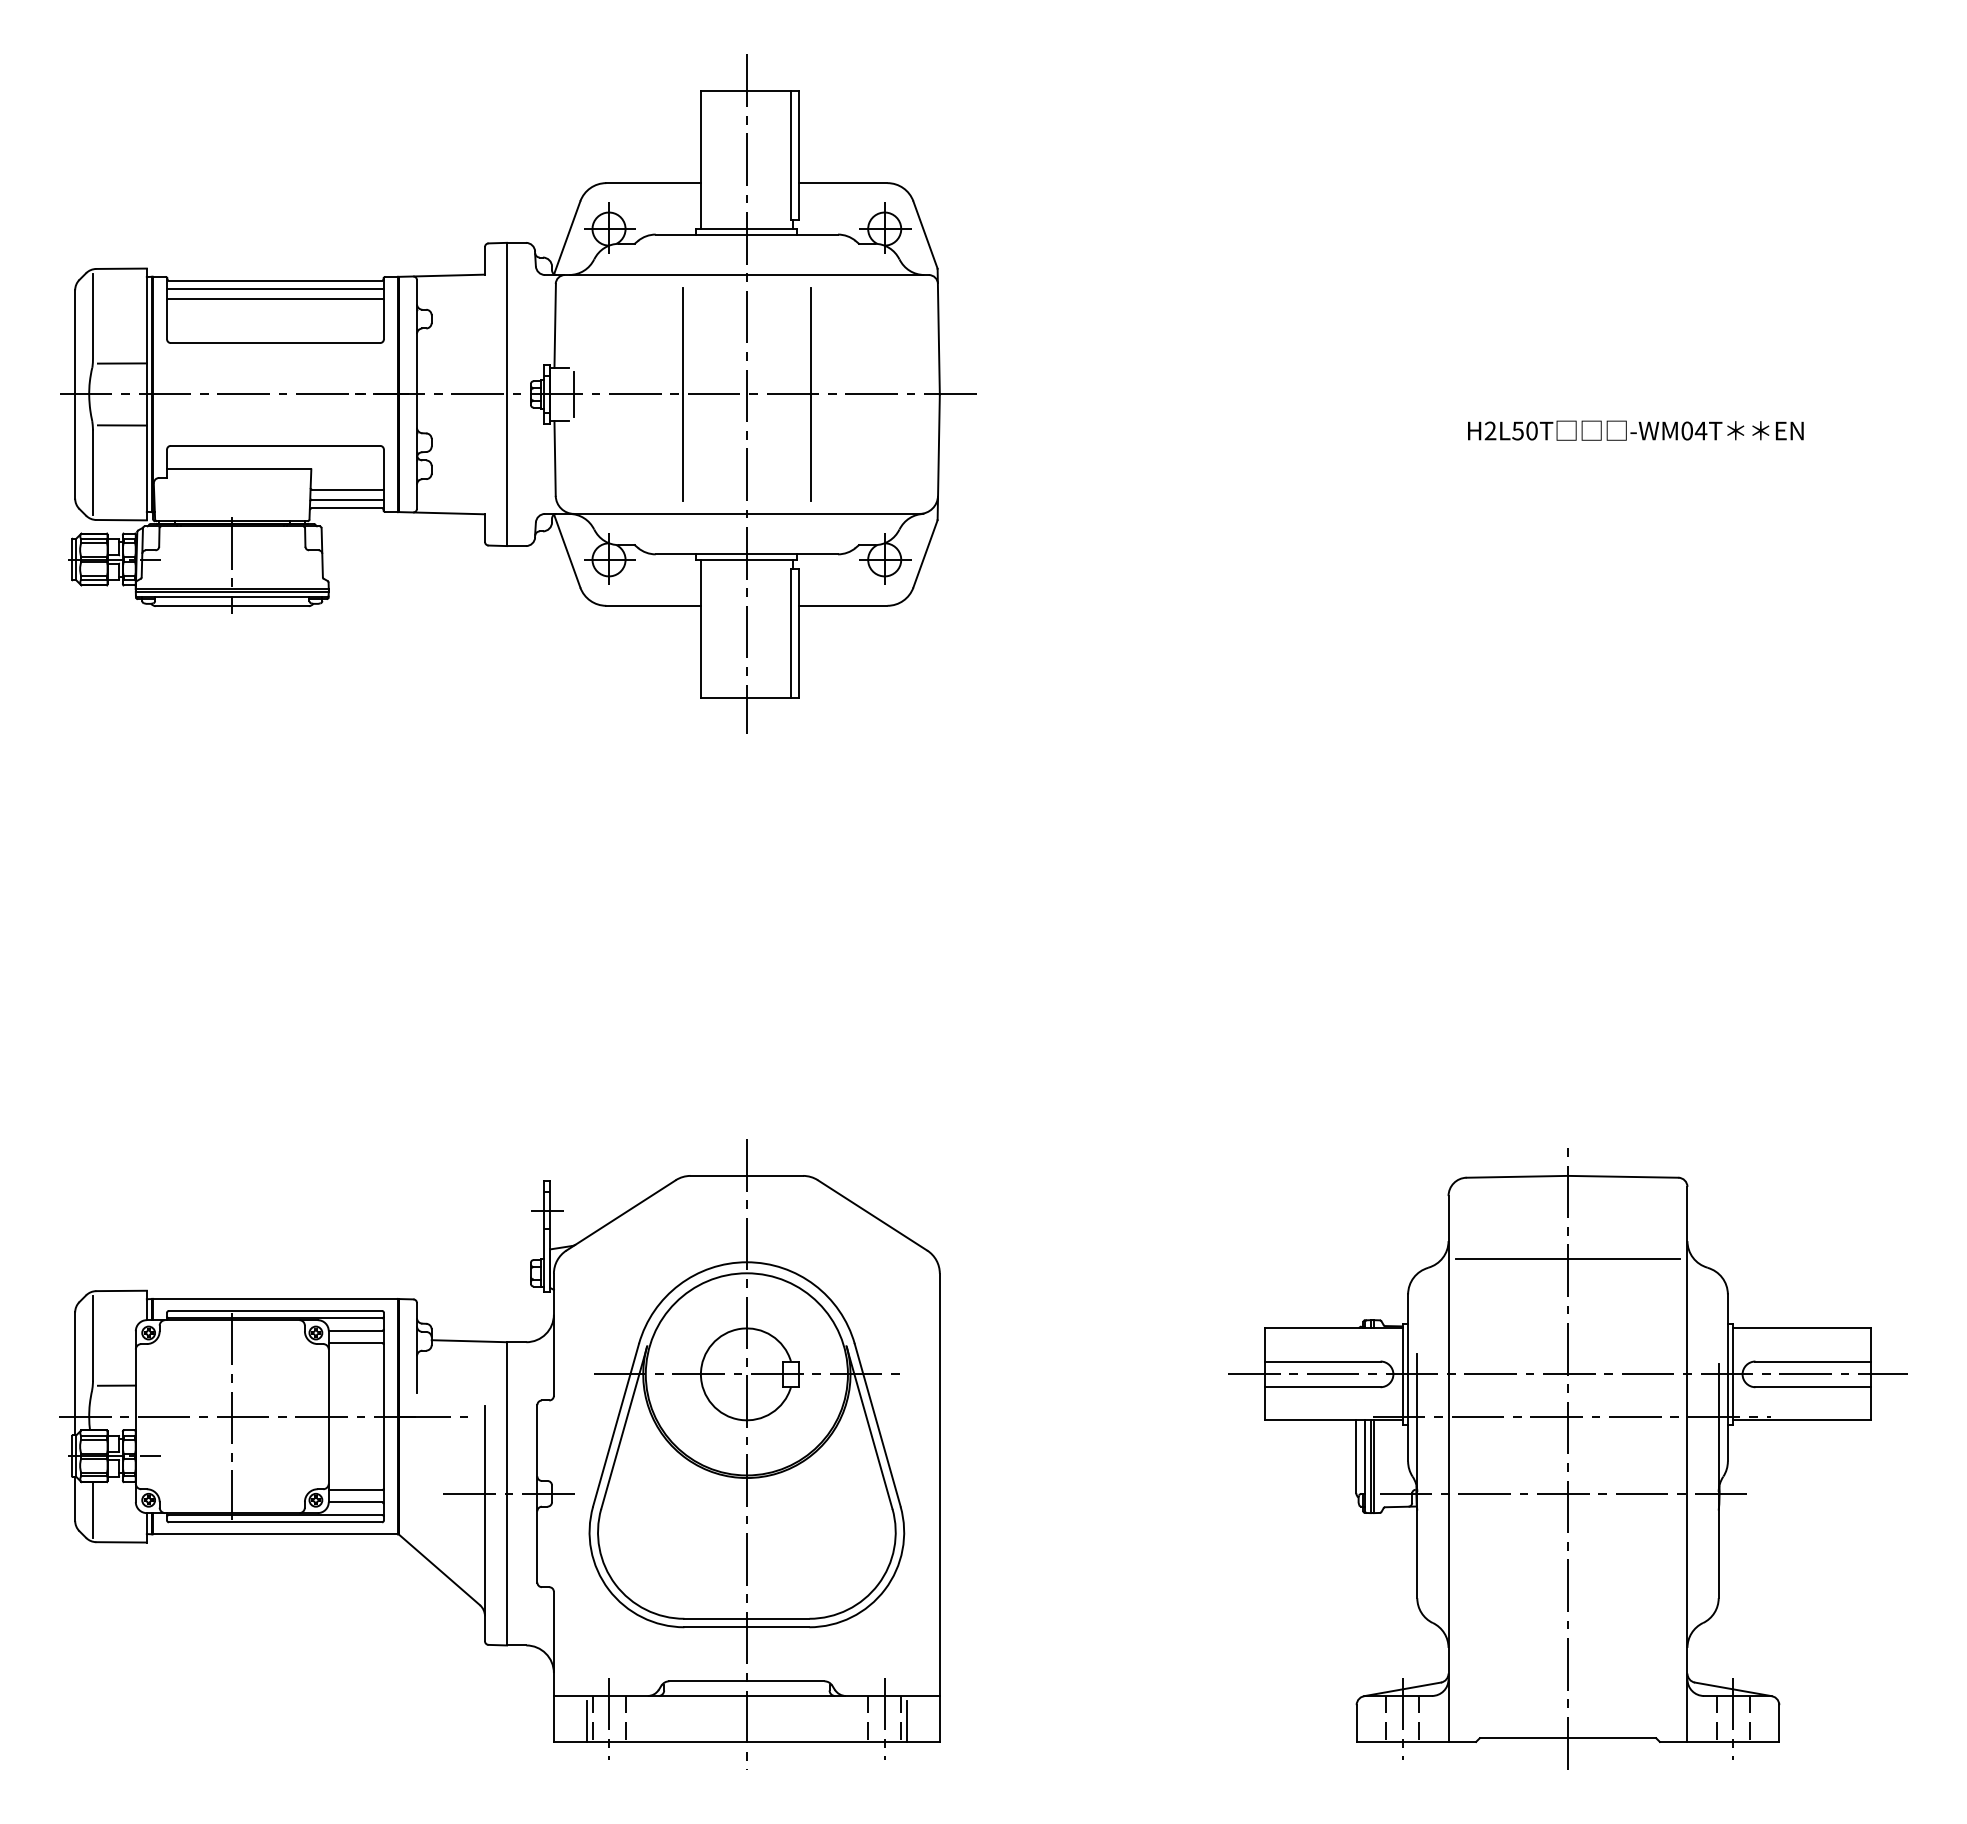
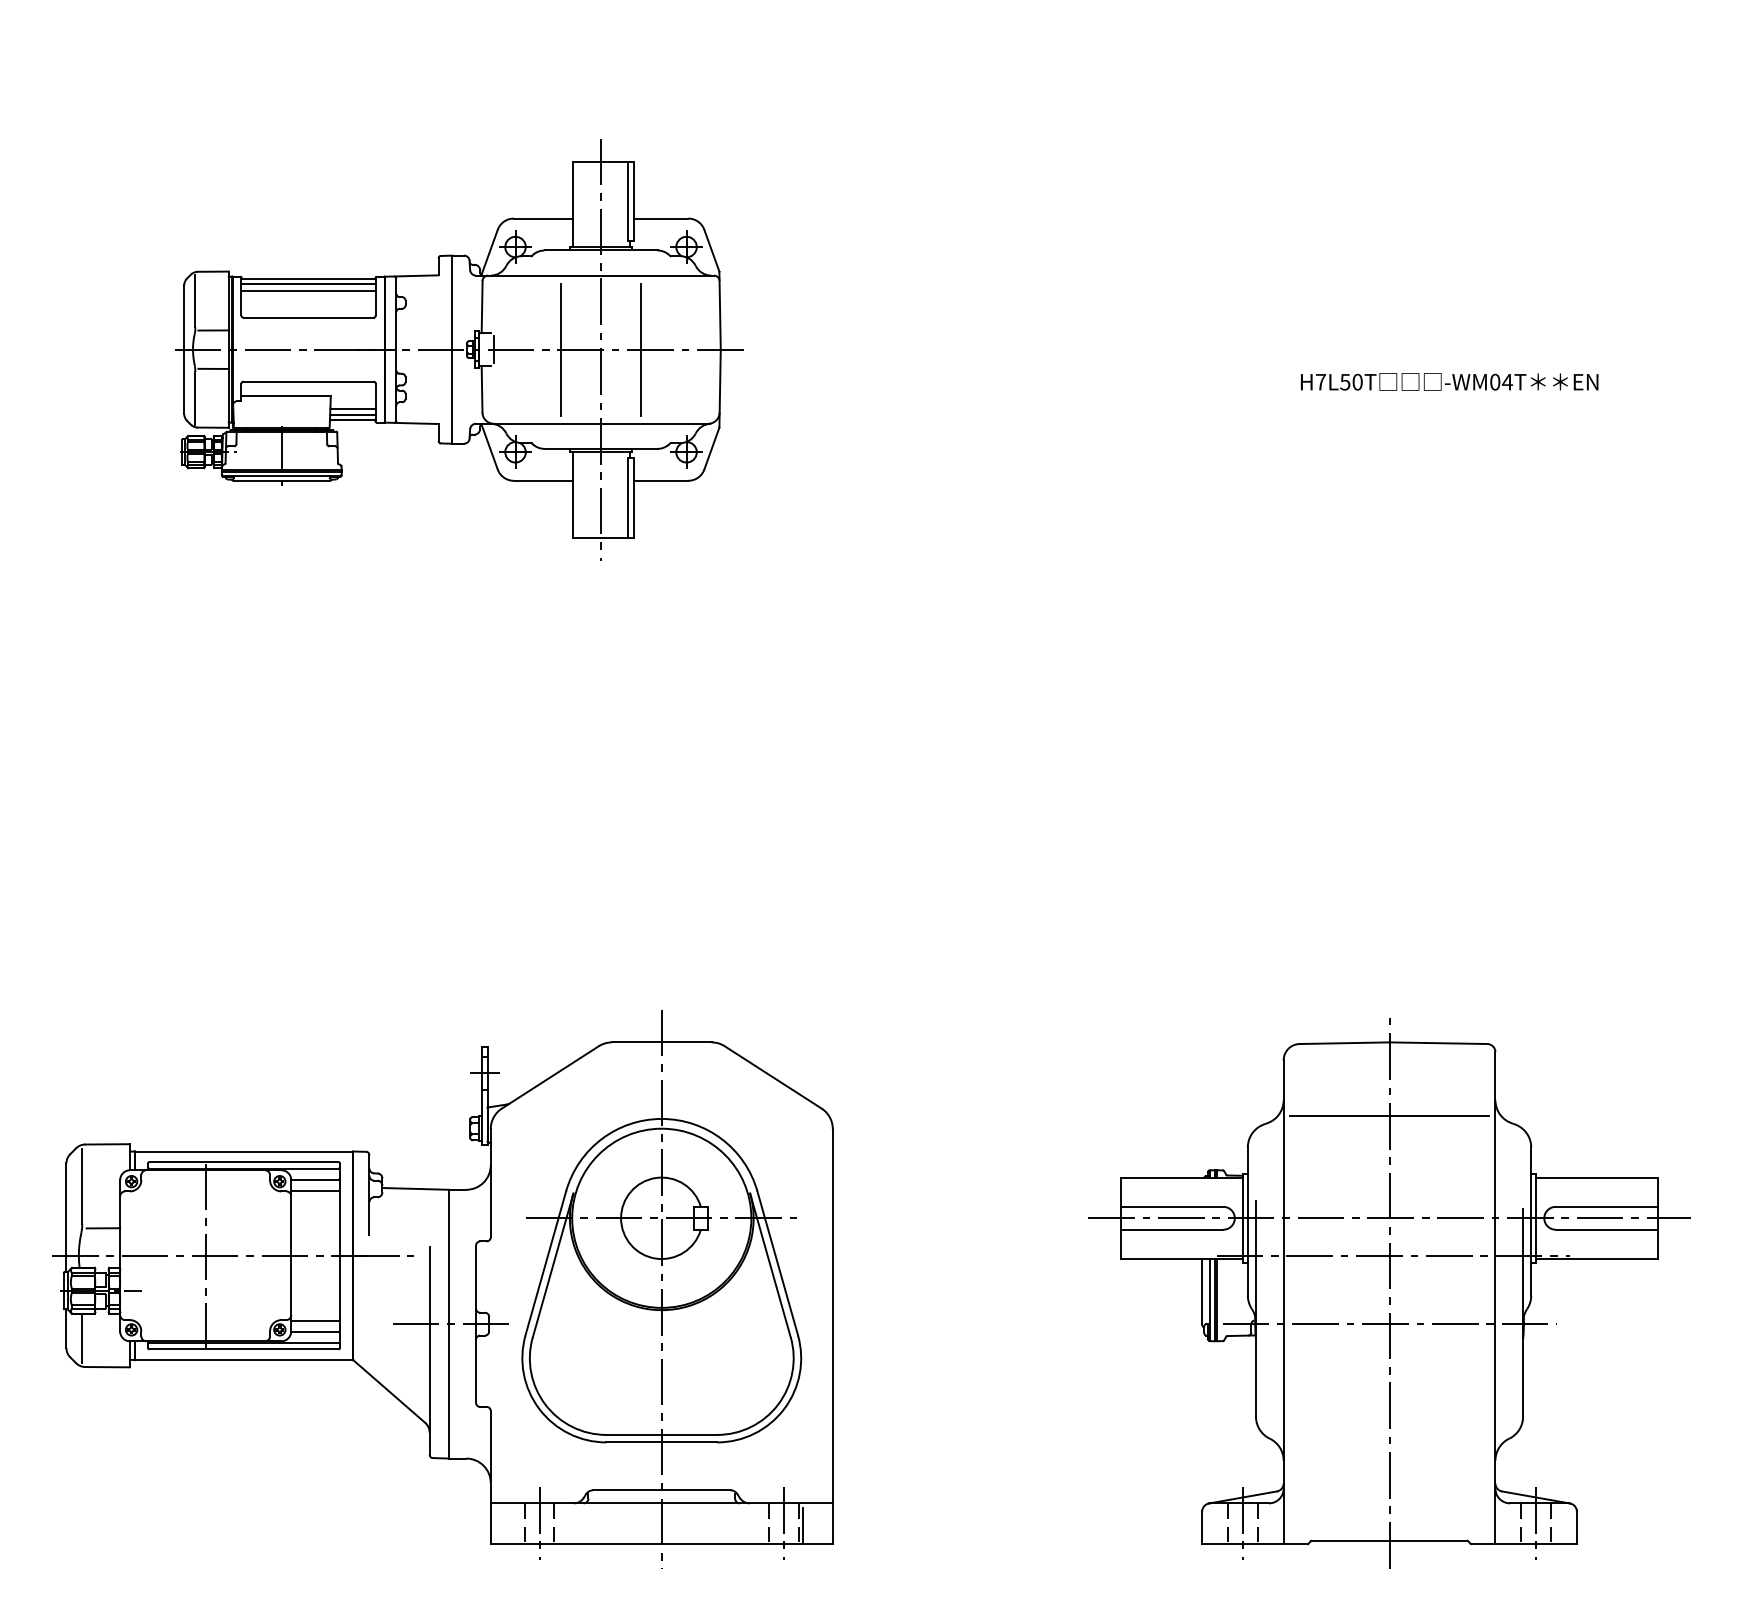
part: (518, 393) -> (459, 348), size x0.7
text: (1490, 430) -> (1320, 381), H2L50T -> H7L50T
line: (586, 1721) -> (519, 1525), removed

